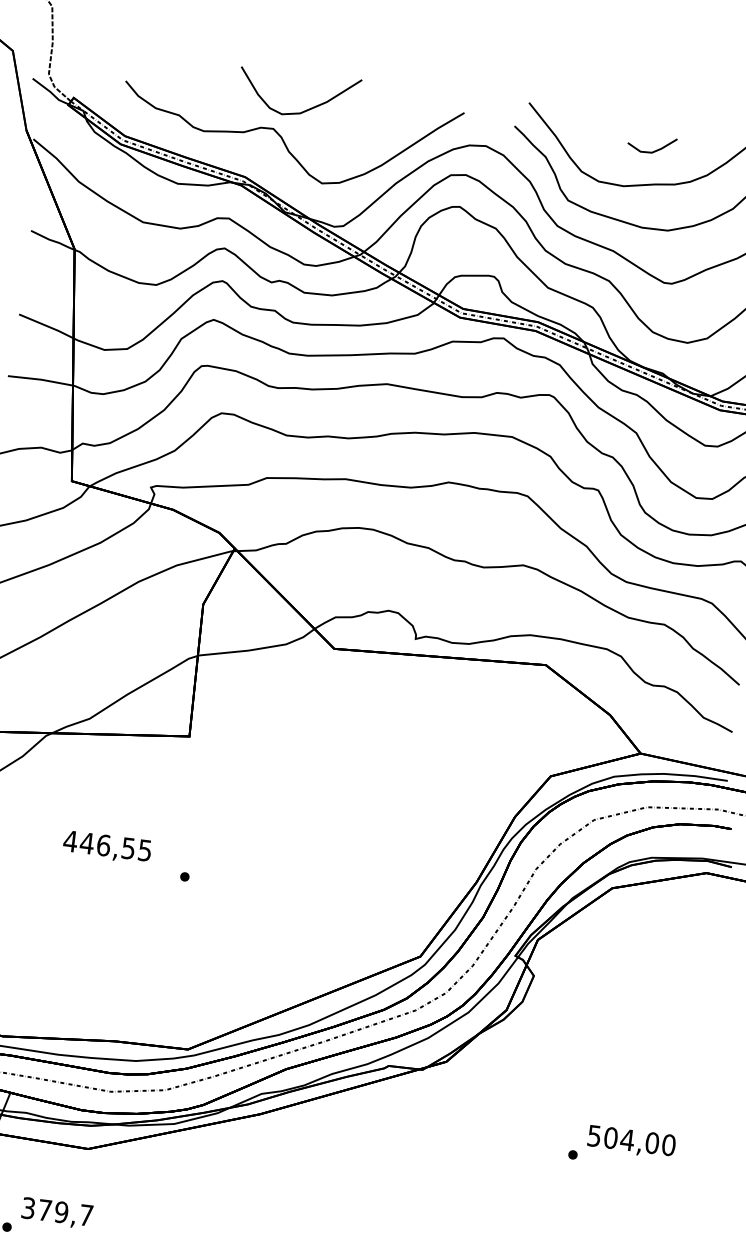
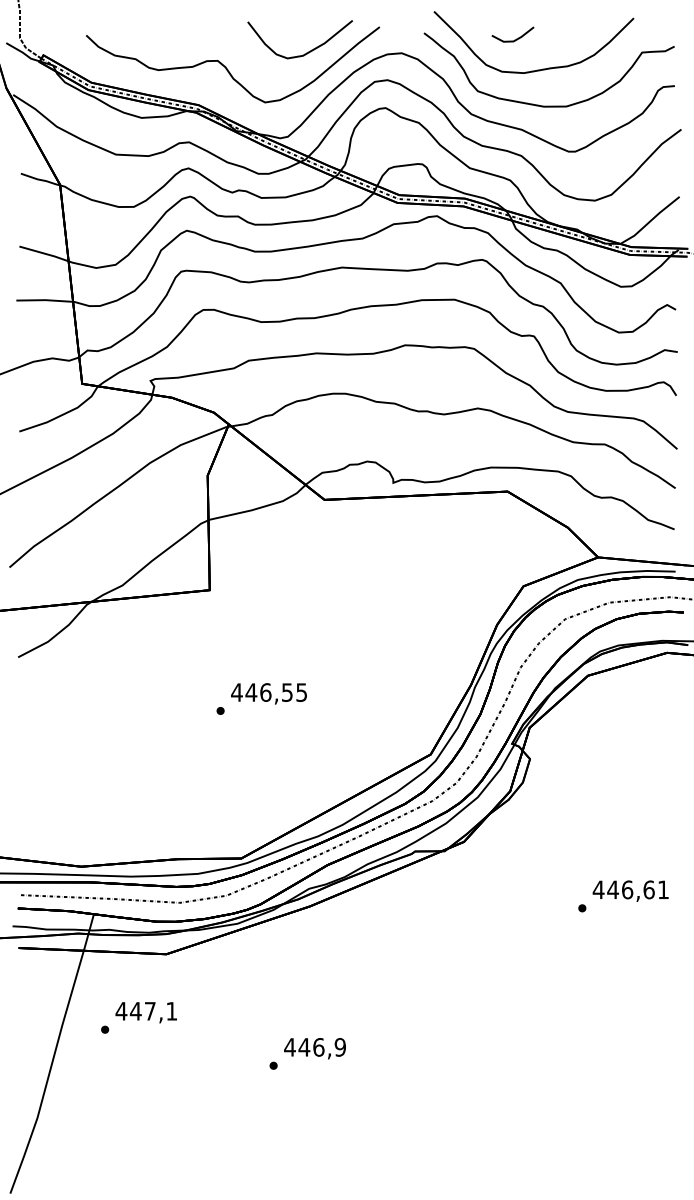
curve: (304, 110) -> (306, 52), moved
line: (653, 150) -> (514, 39), moved
text: (106, 846) -> (268, 693), moved
text: (631, 1140) -> (630, 889), 504,00 -> 446,61
text: (57, 1210) -> (146, 1010), 379,7 -> 447,1

